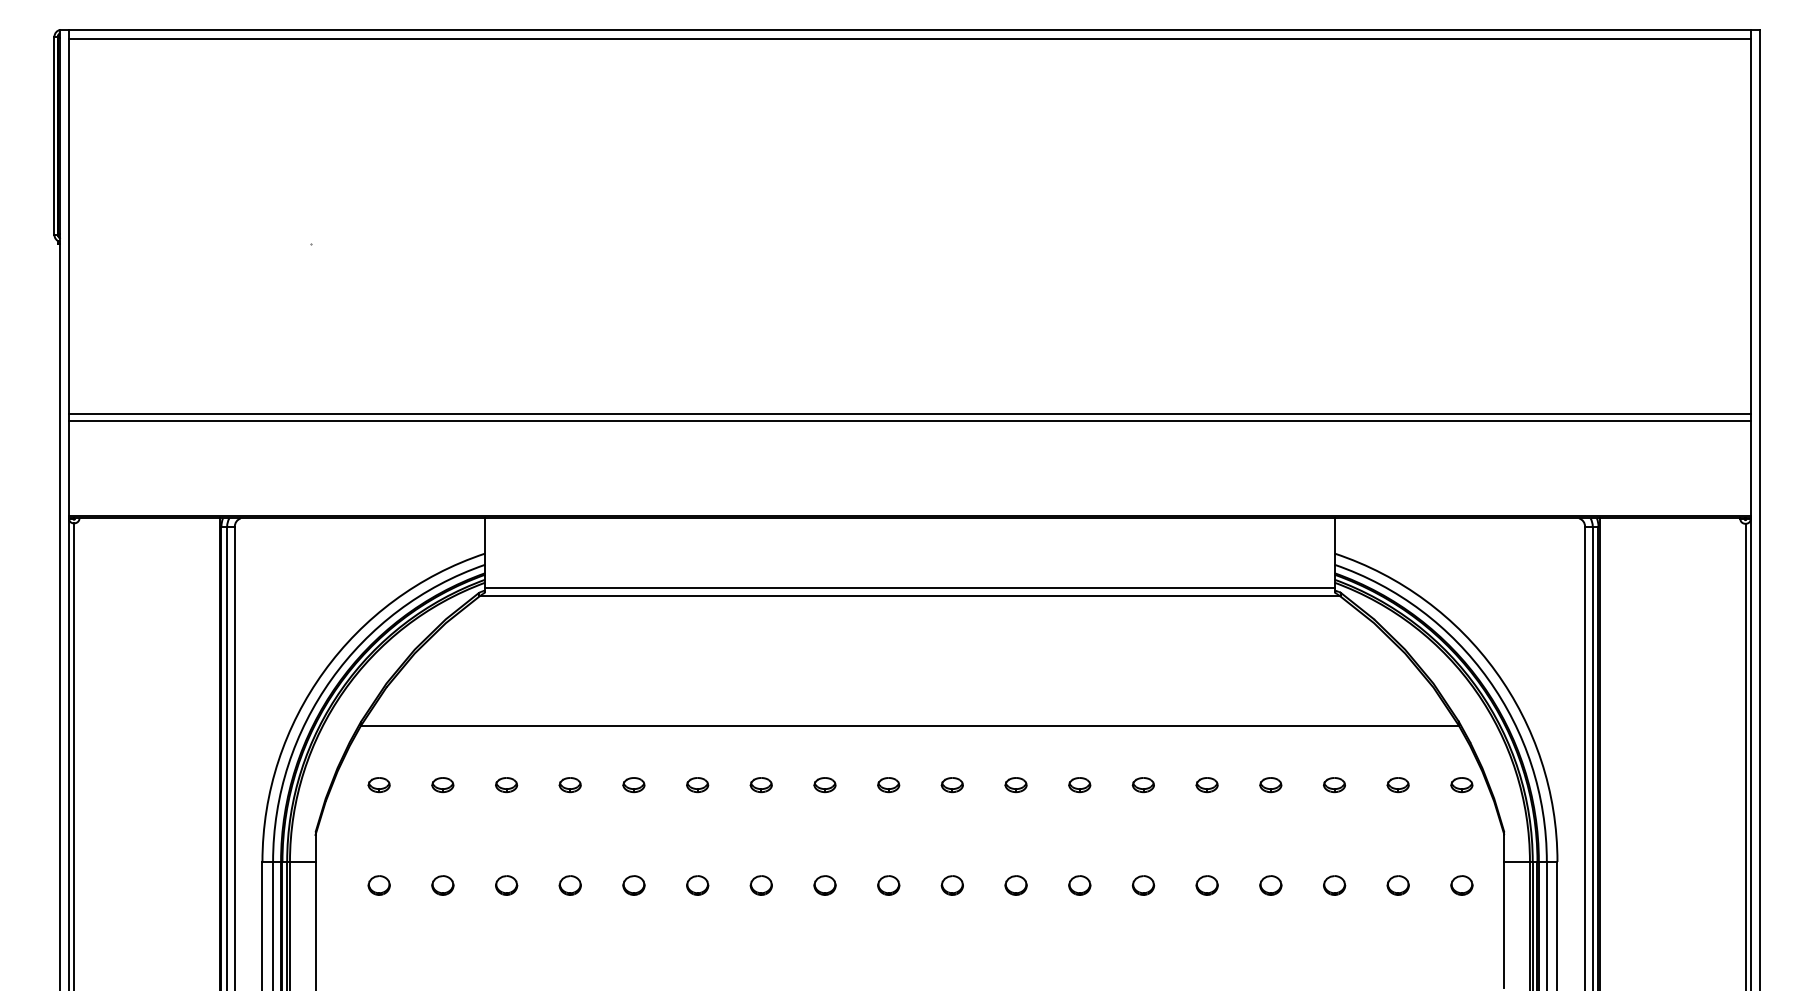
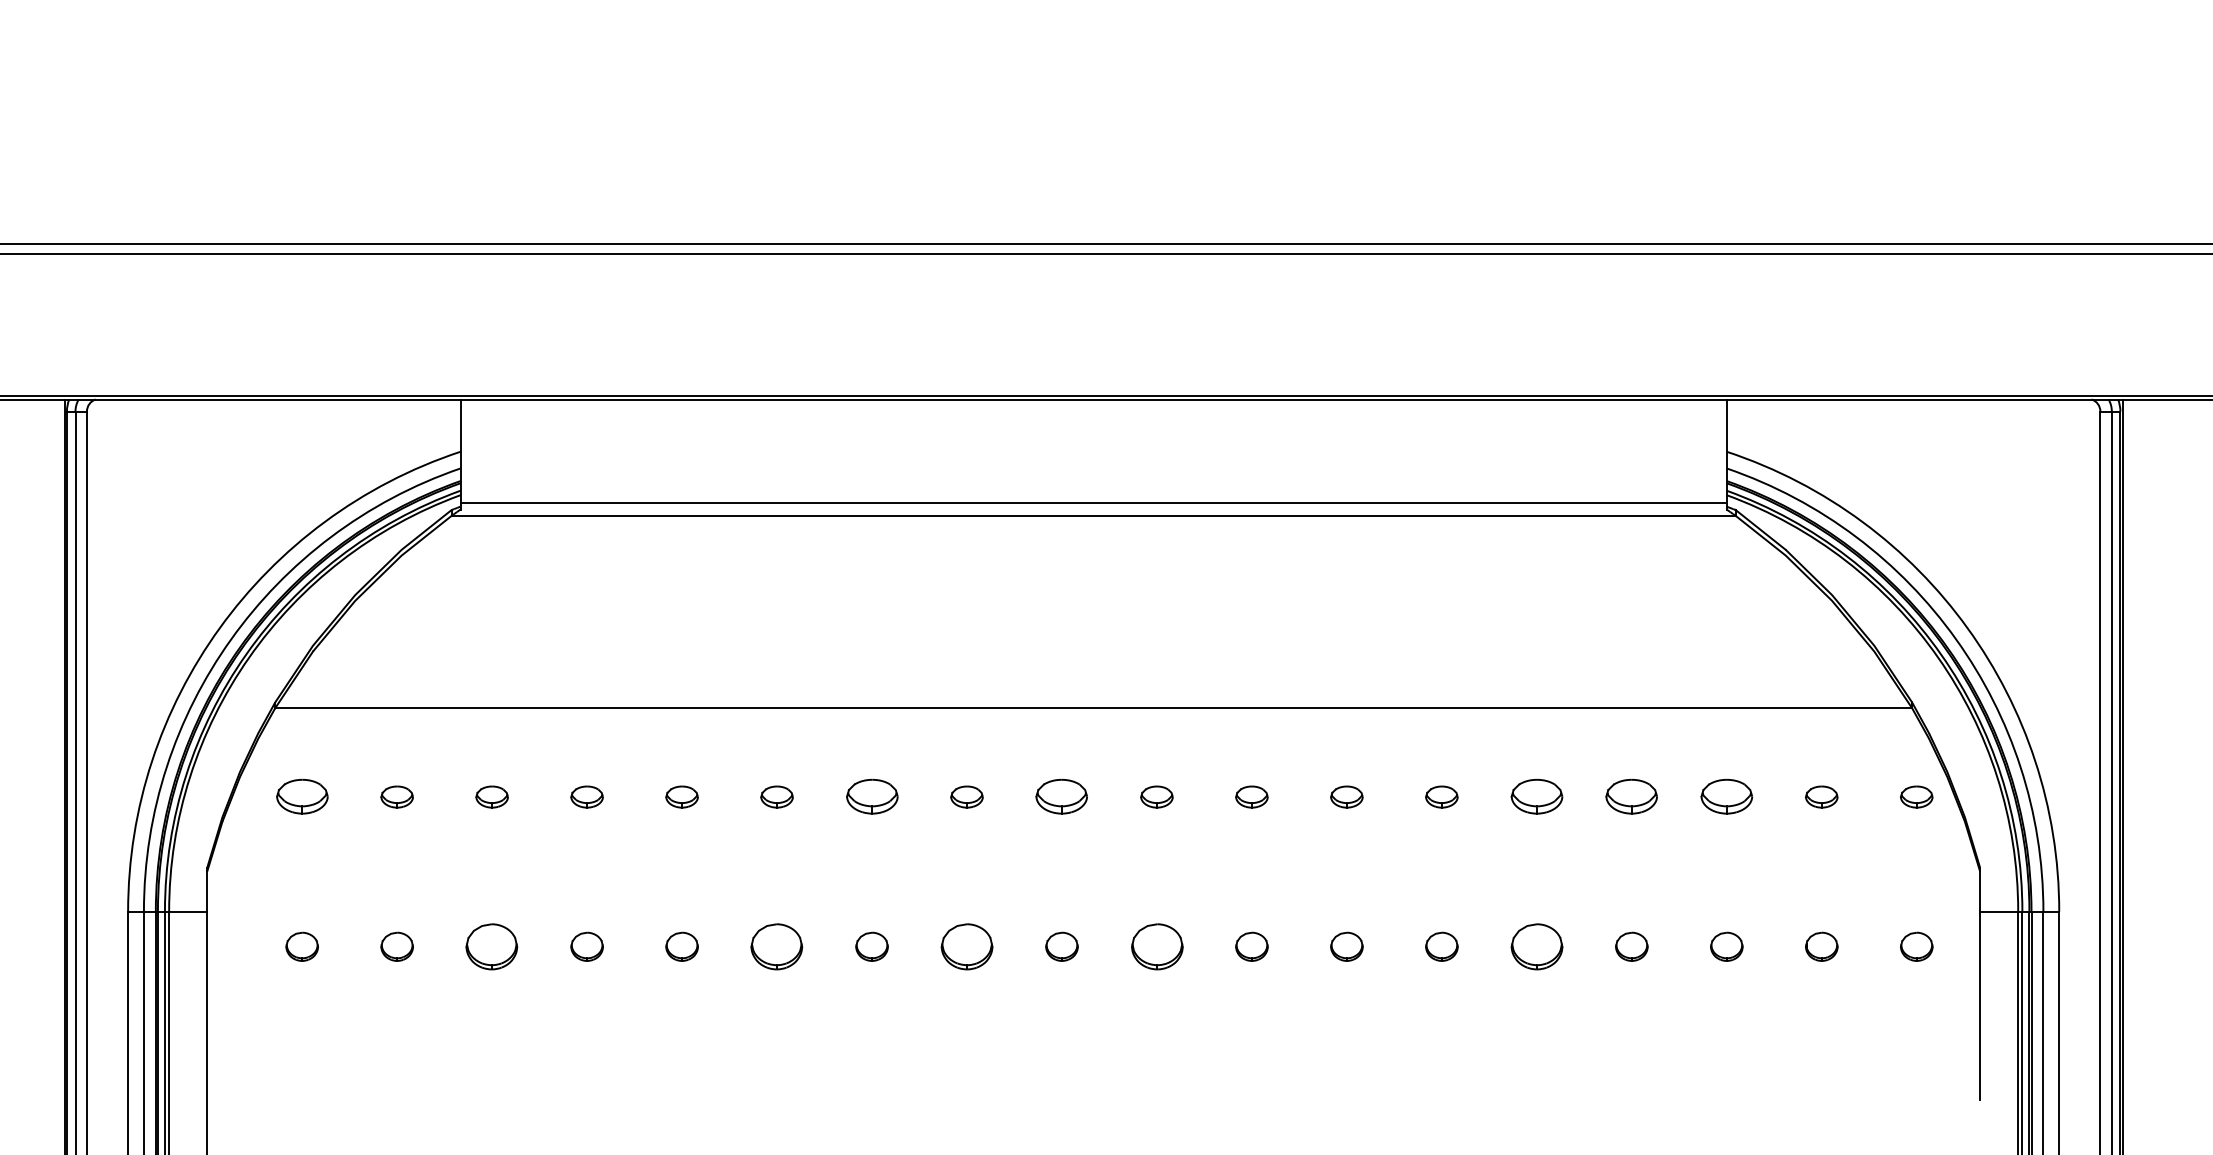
part: (378, 785) -> (301, 797), size x1.6
part: (760, 785) -> (870, 797), size x1.6
part: (888, 785) -> (1061, 797), size x1.6
part: (1206, 785) -> (1535, 797), size x1.6
part: (1270, 785) -> (1631, 797), size x1.6
part: (1334, 785) -> (1726, 797), size x1.6
part: (506, 885) -> (492, 946), size x1.6
part: (697, 885) -> (776, 946), size x1.6
part: (824, 885) -> (966, 946), size x1.6
part: (951, 885) -> (1155, 946), size x1.6
part: (1206, 885) -> (1535, 946), size x1.6

